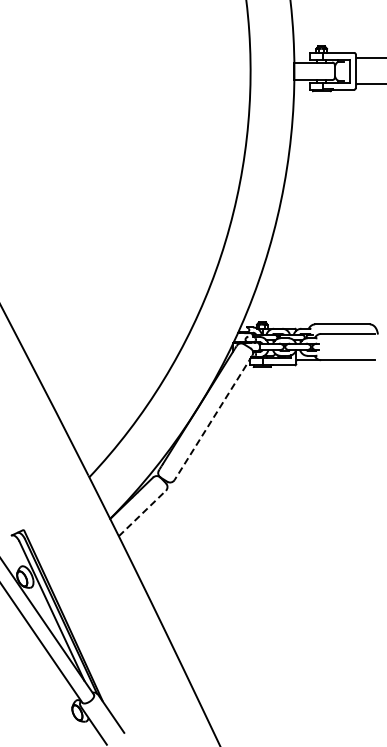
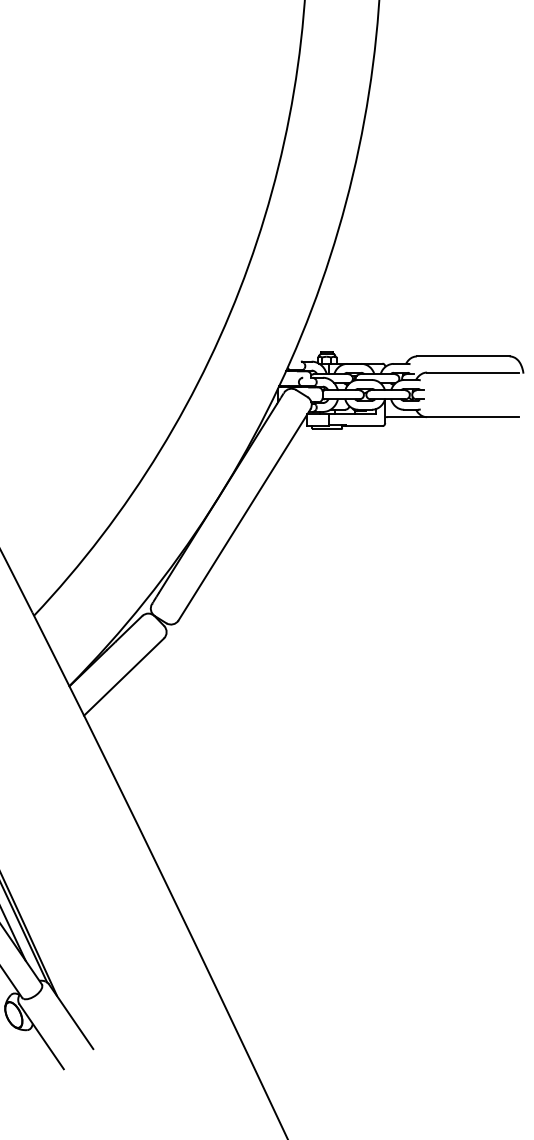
line: (213, 418) -> (244, 515), dashed -> solid
line: (142, 513) -> (124, 677), dashed -> solid

